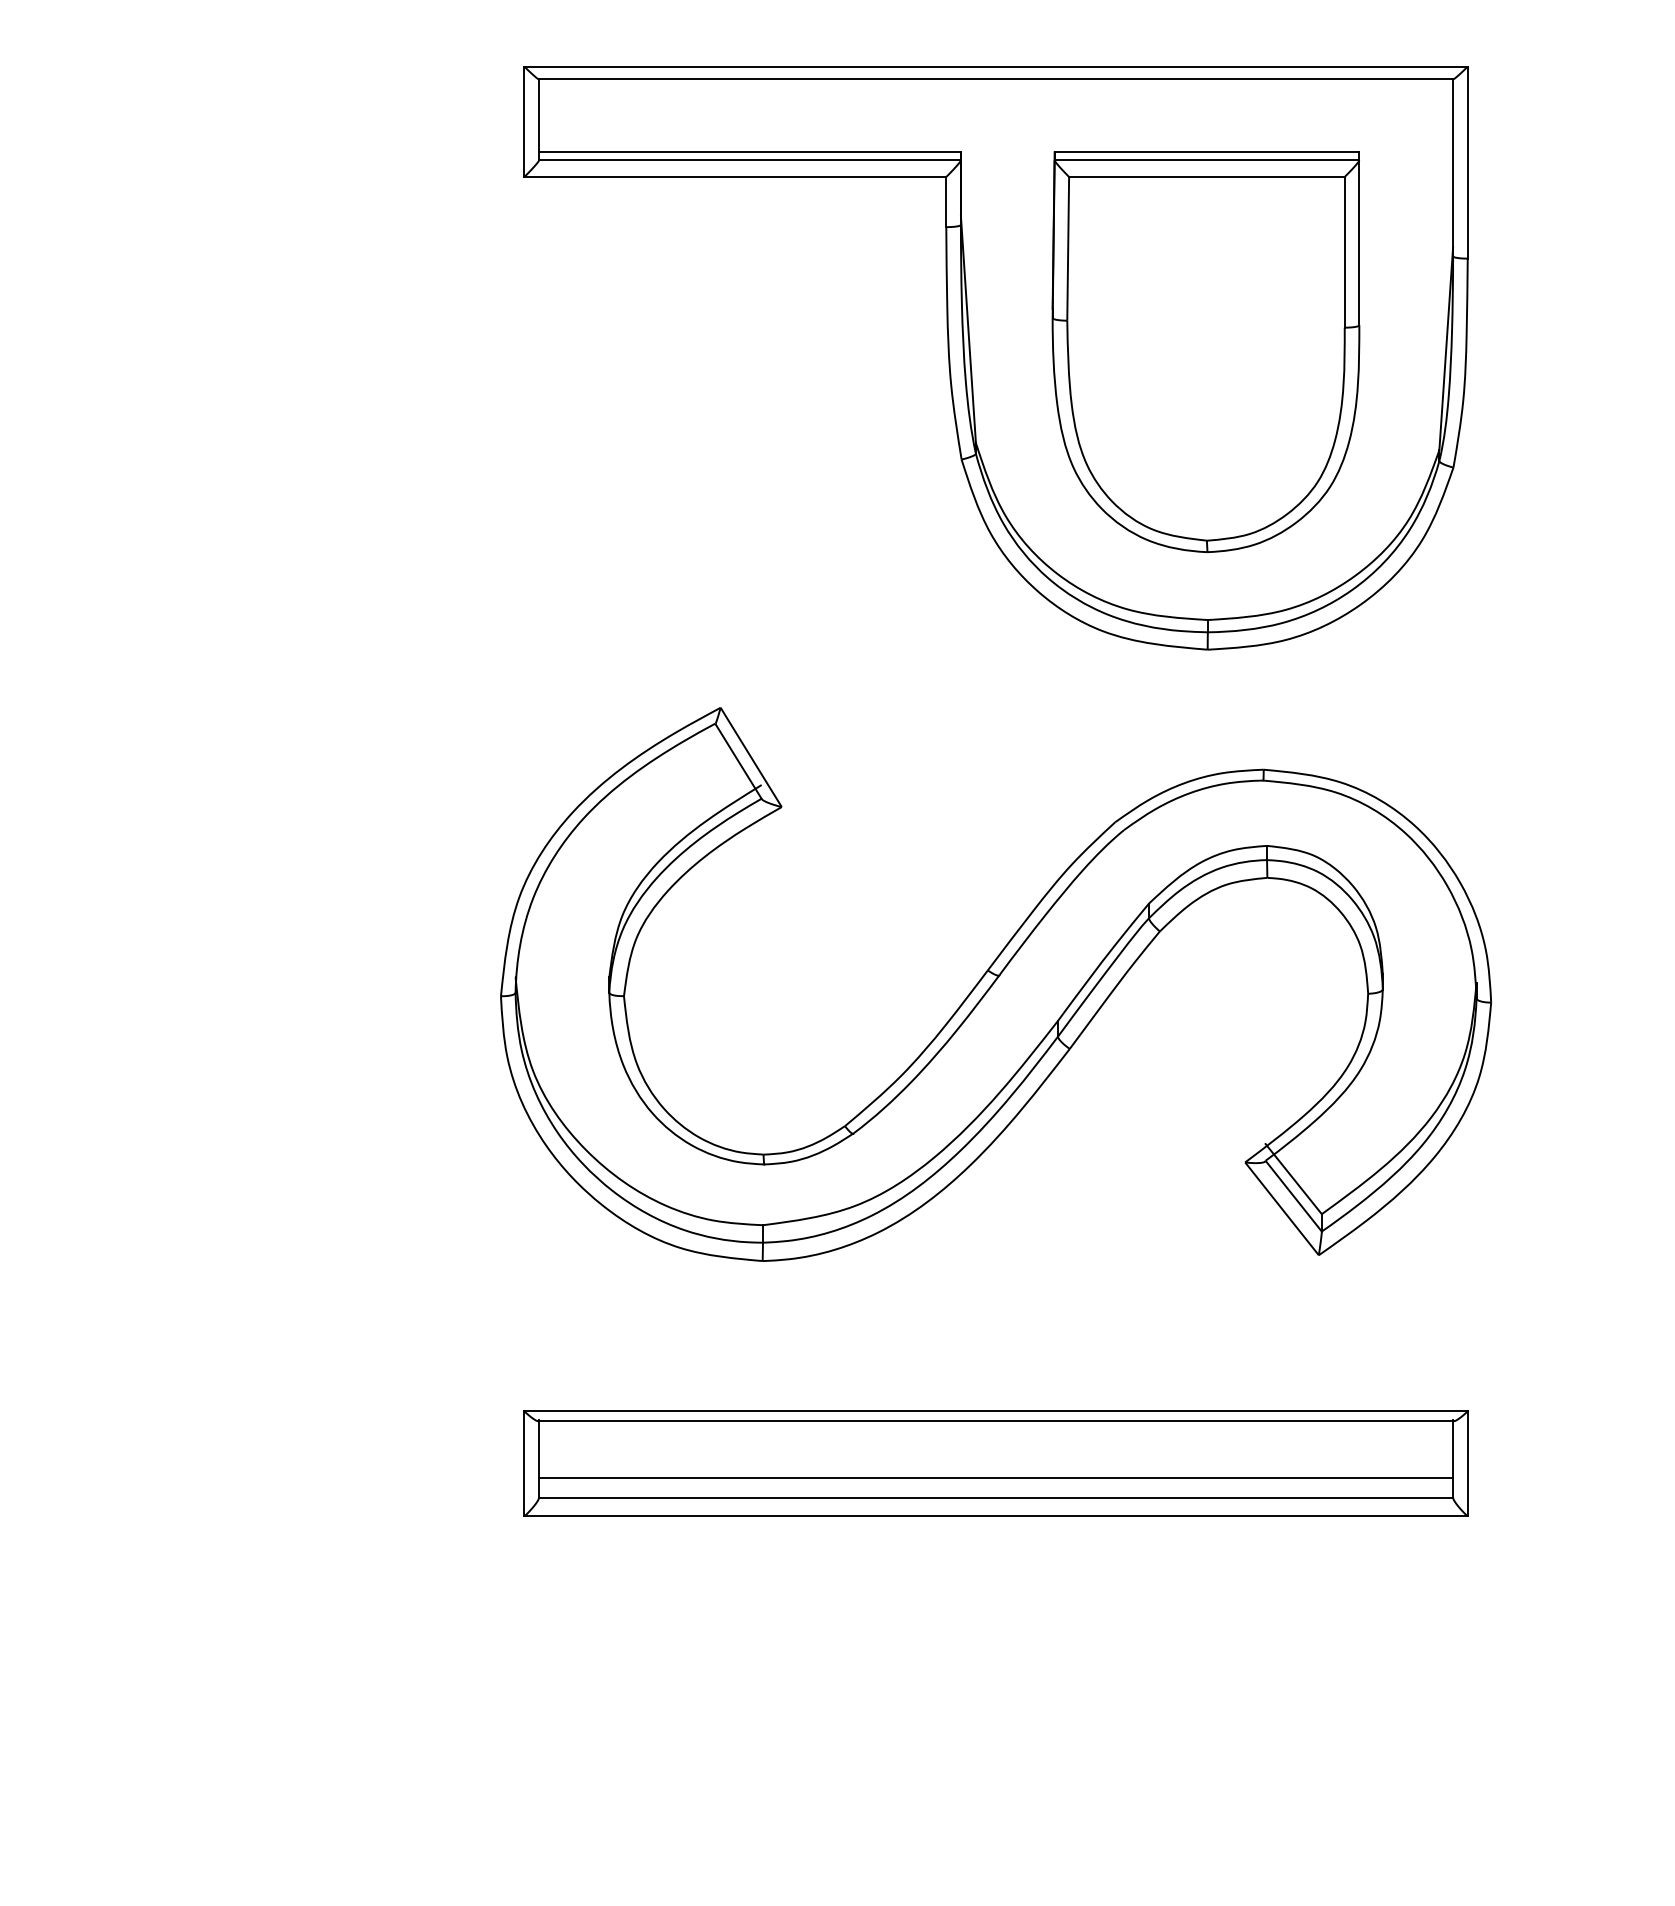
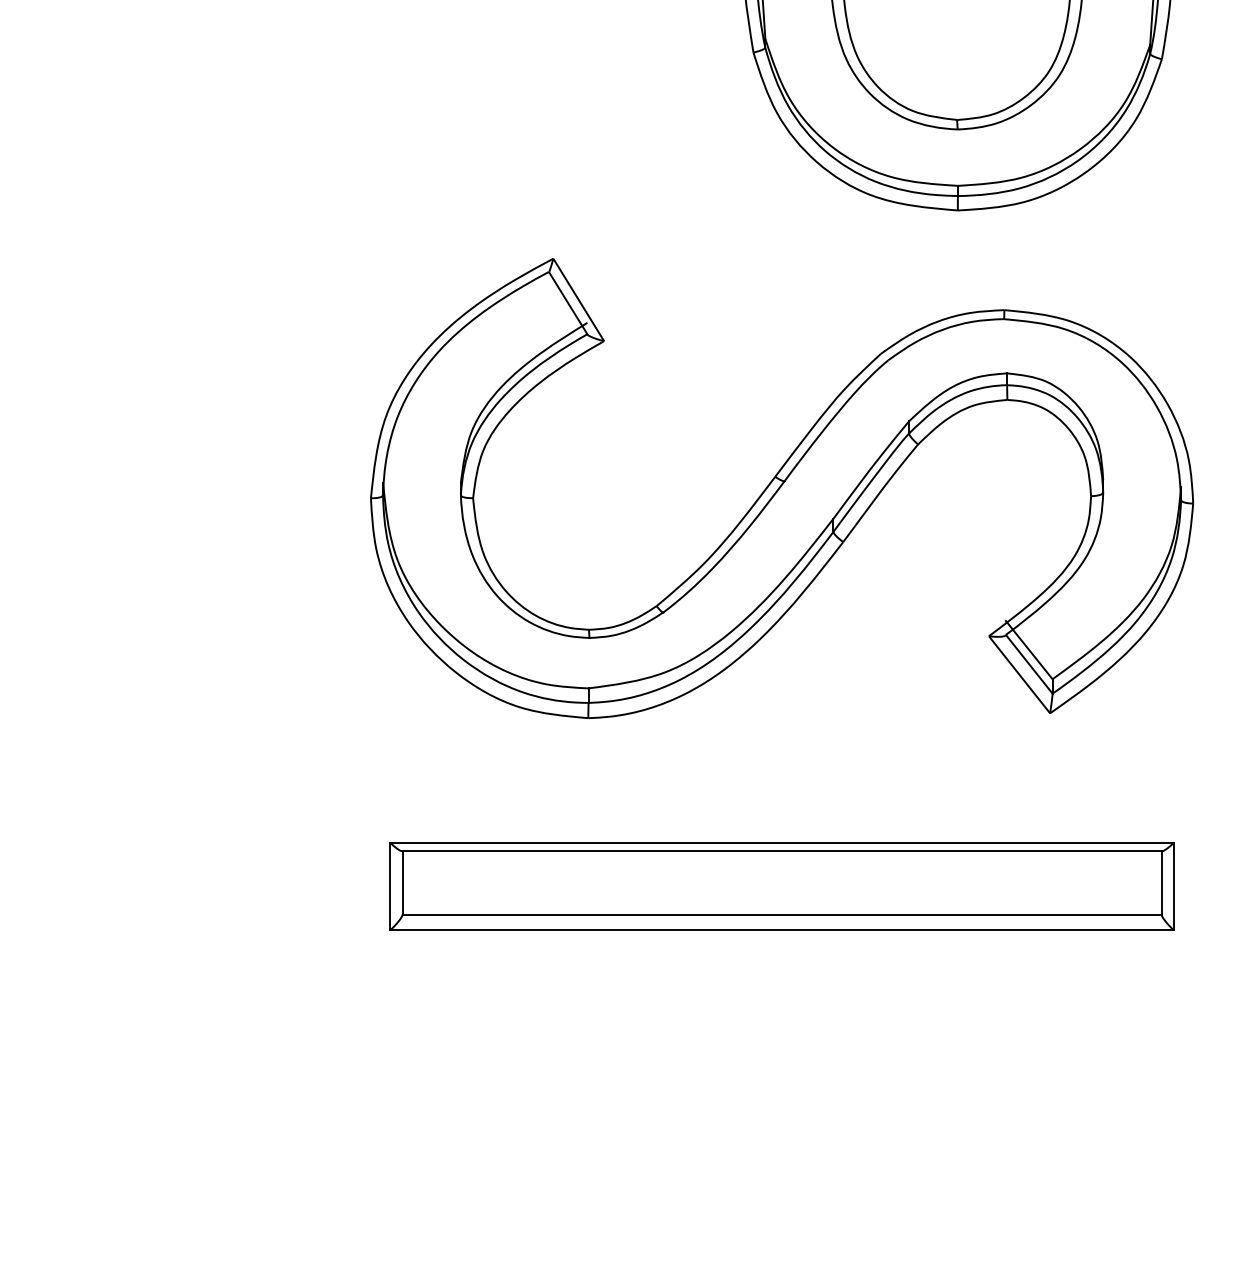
line: (996, 1478) -> (782, 898), removed

